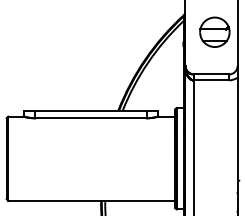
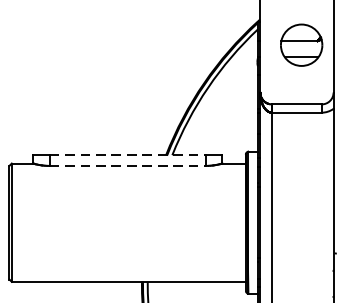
line: (90, 110) -> (127, 155), solid -> dashed
line: (90, 118) -> (127, 166), solid -> dashed

